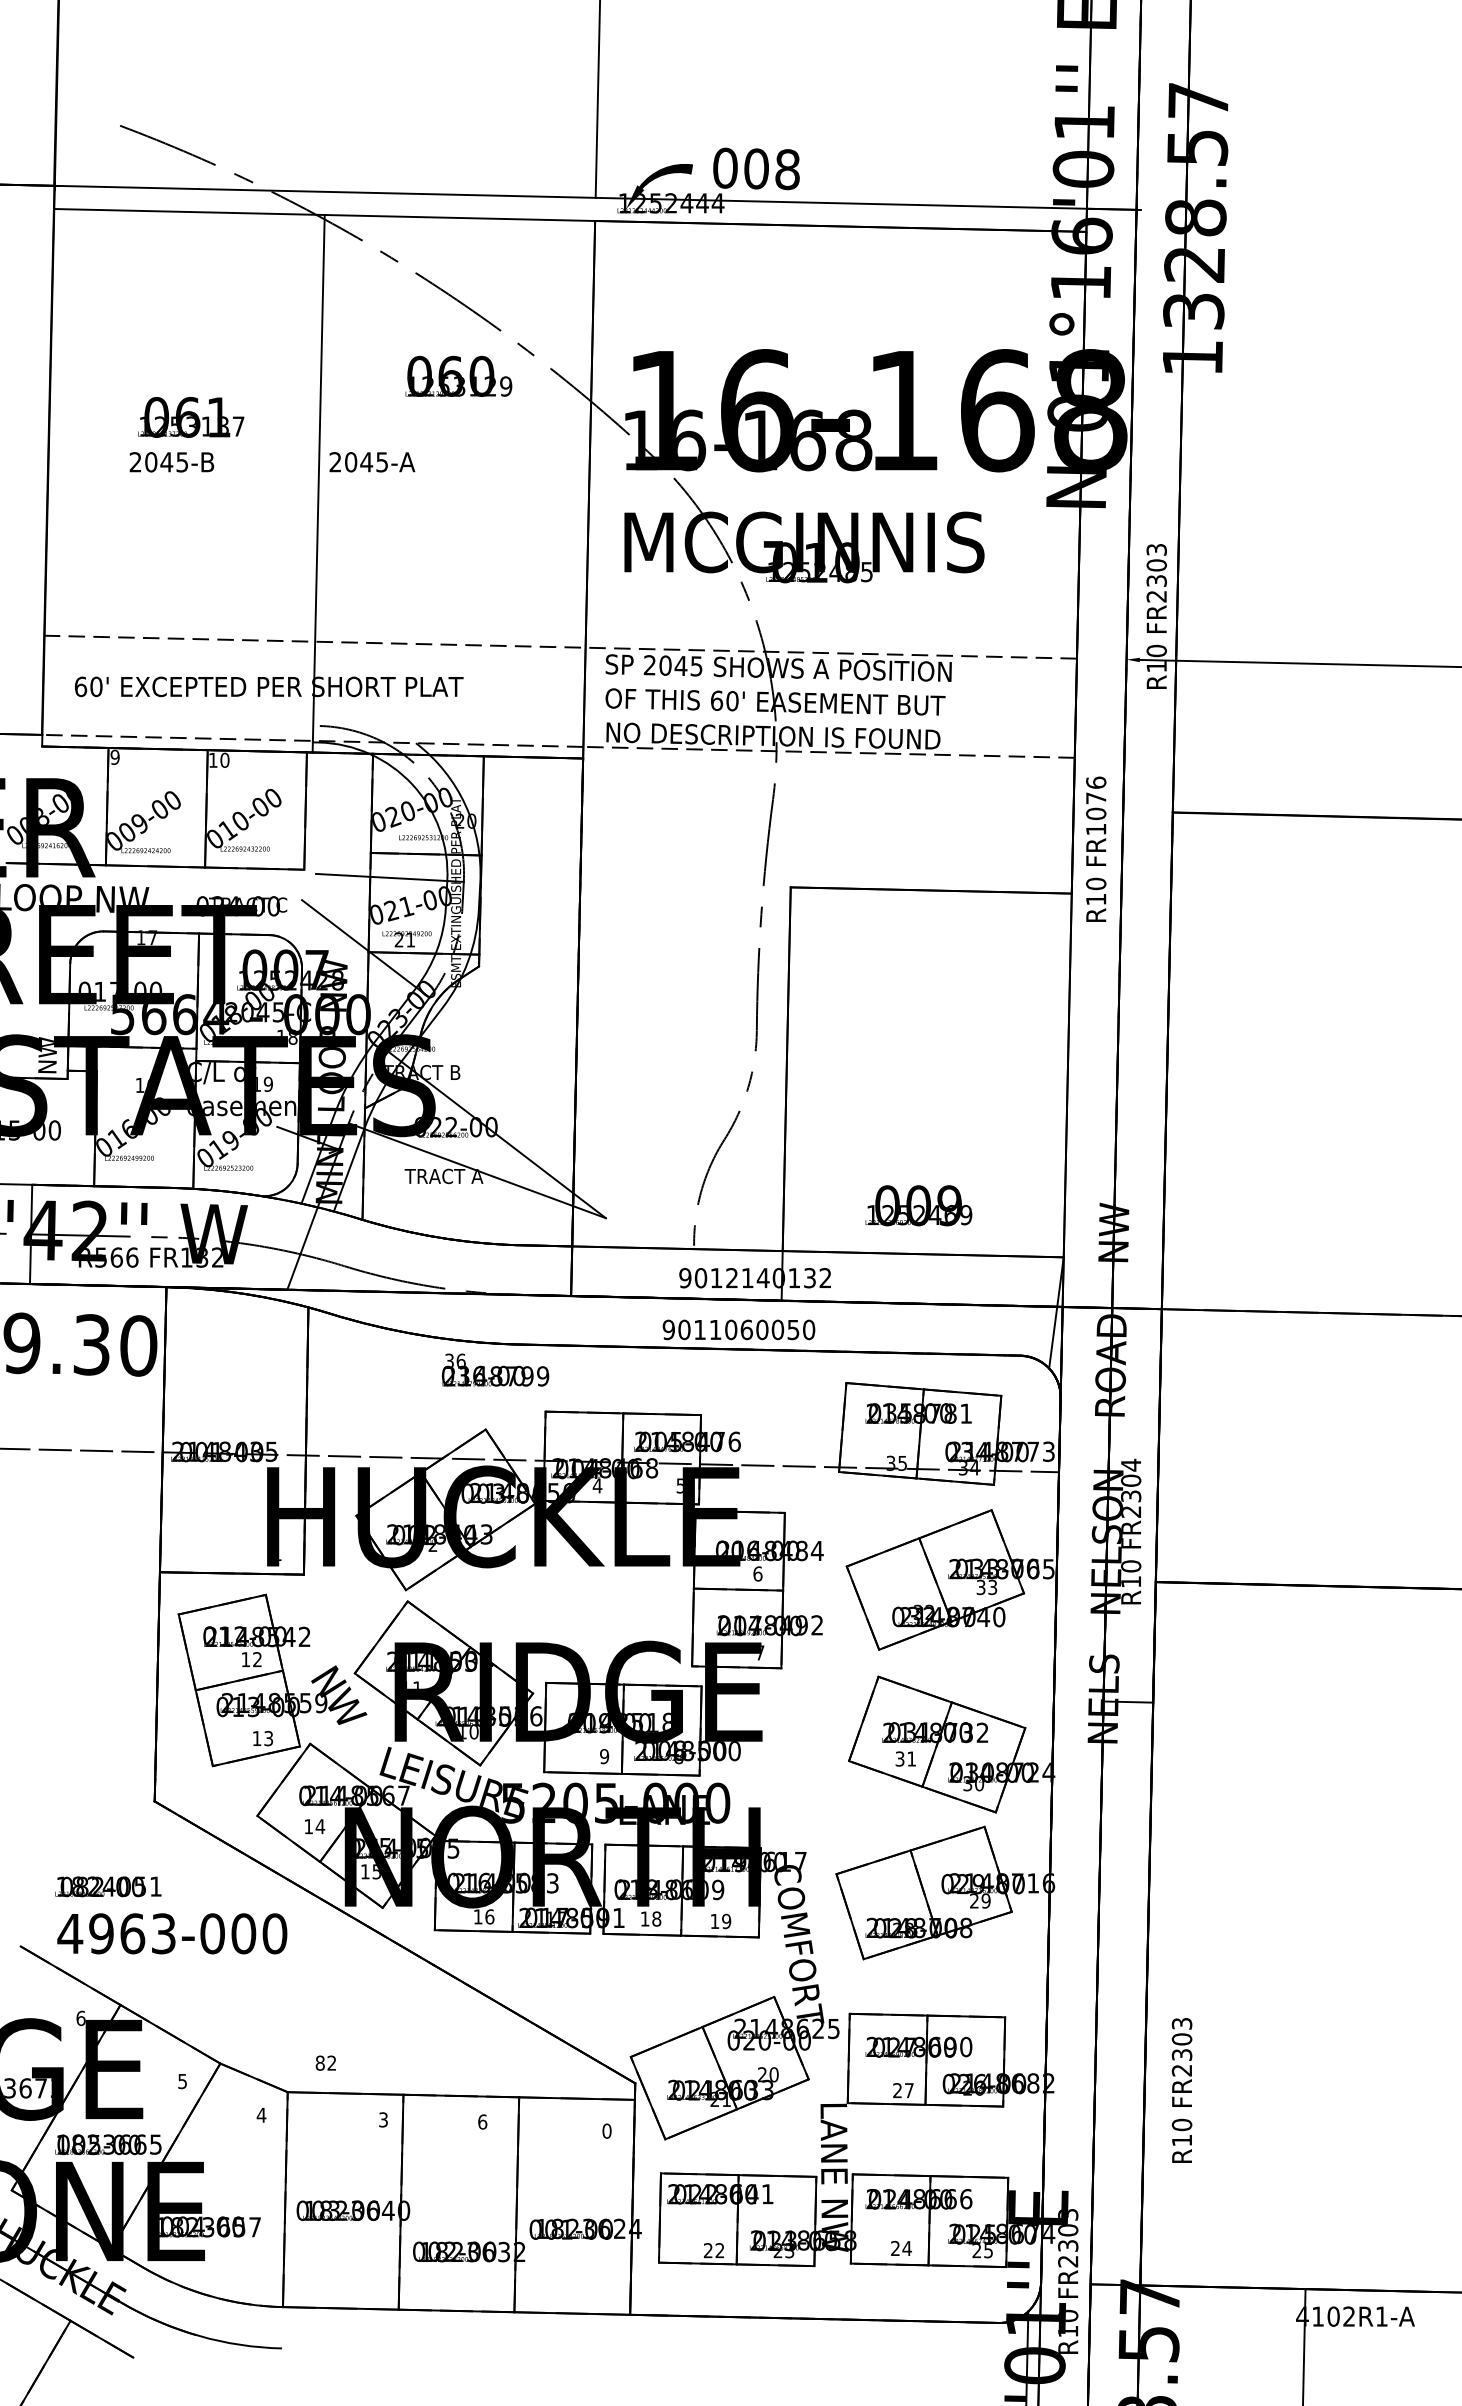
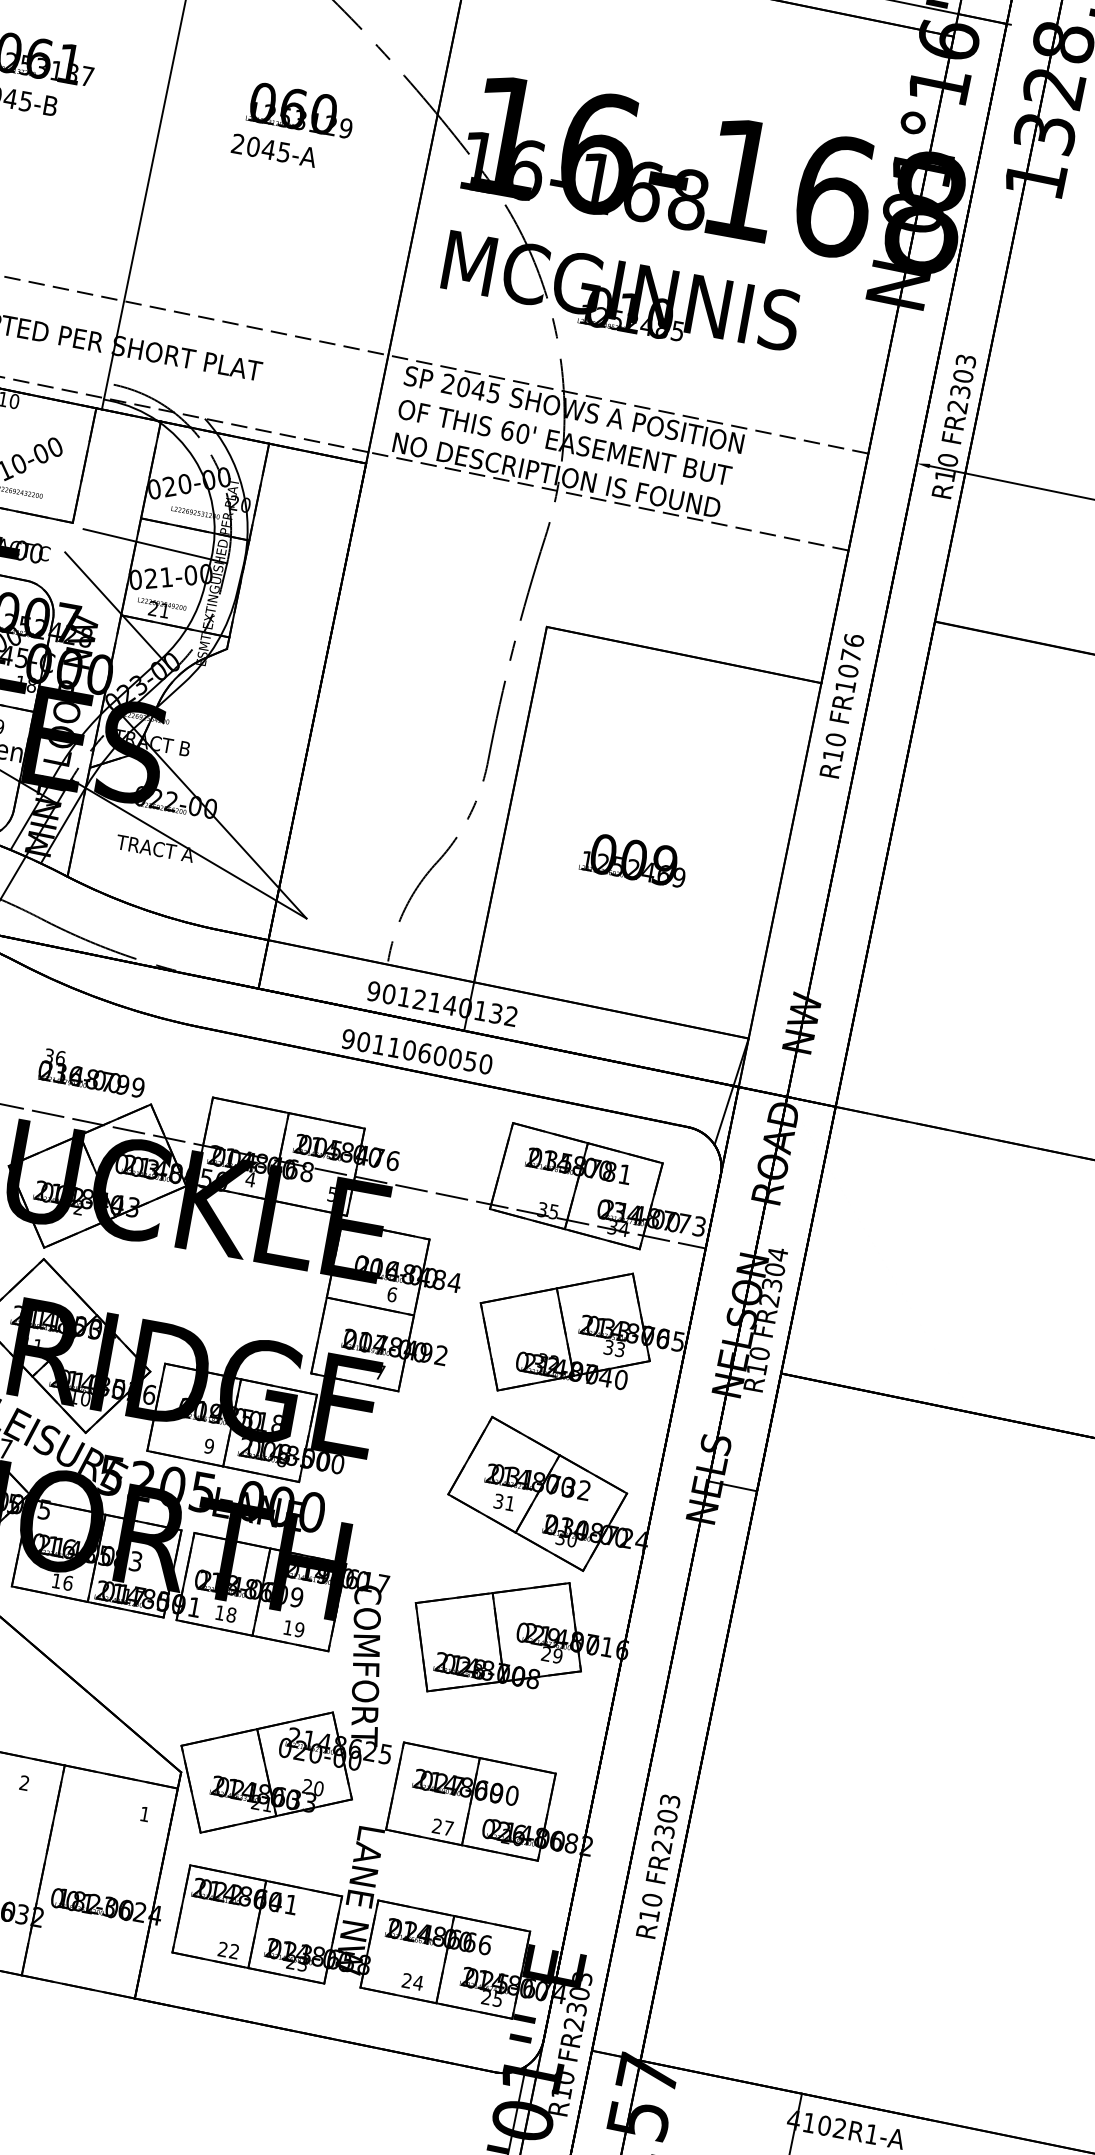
text: (458, 375) -> (301, 109), moved
text: (372, 462) -> (274, 150), moved
text: (1096, 848) -> (842, 705), moved
text: (918, 1205) -> (634, 859), moved
text: (495, 1369) -> (92, 1072), moved
text: (1181, 2090) -> (657, 1866), moved
text: (482, 2121) -> (24, 1782), 6 -> 2
text: (606, 2130) -> (144, 1813), 0 -> 1

